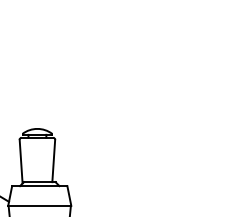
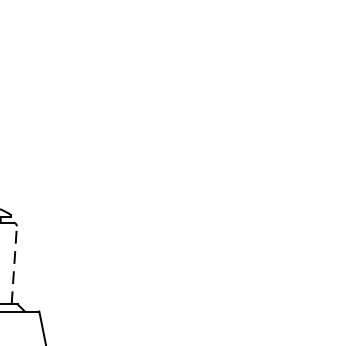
line: (53, 160) -> (13, 264), solid -> dashed

